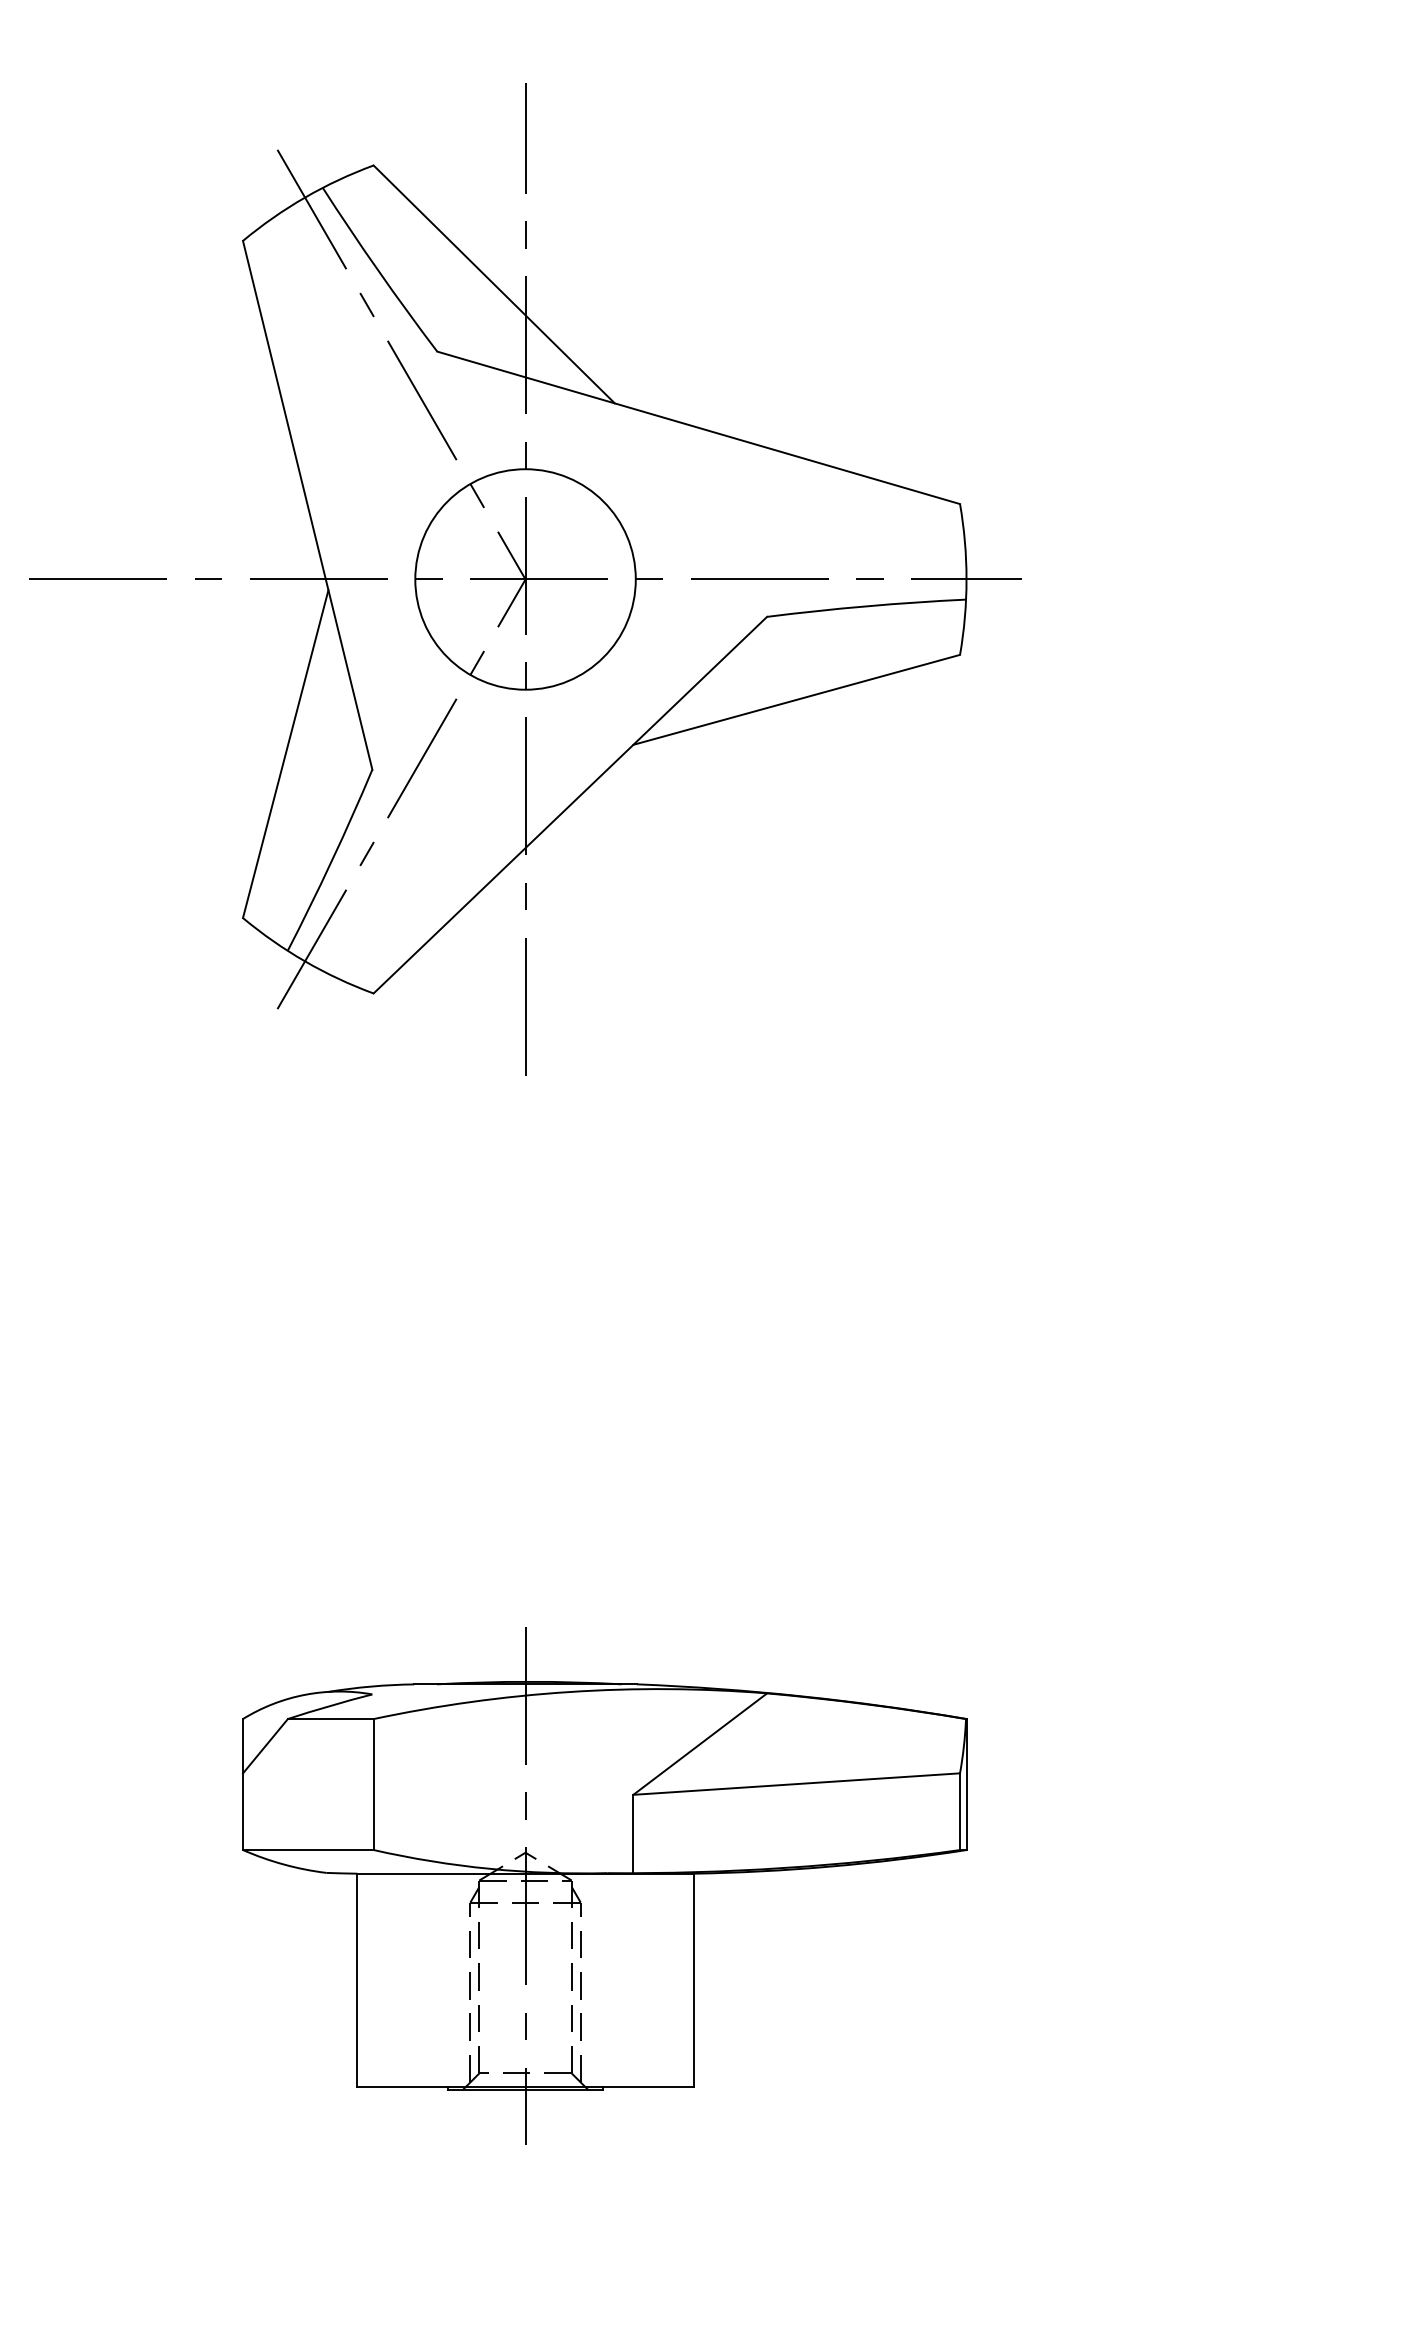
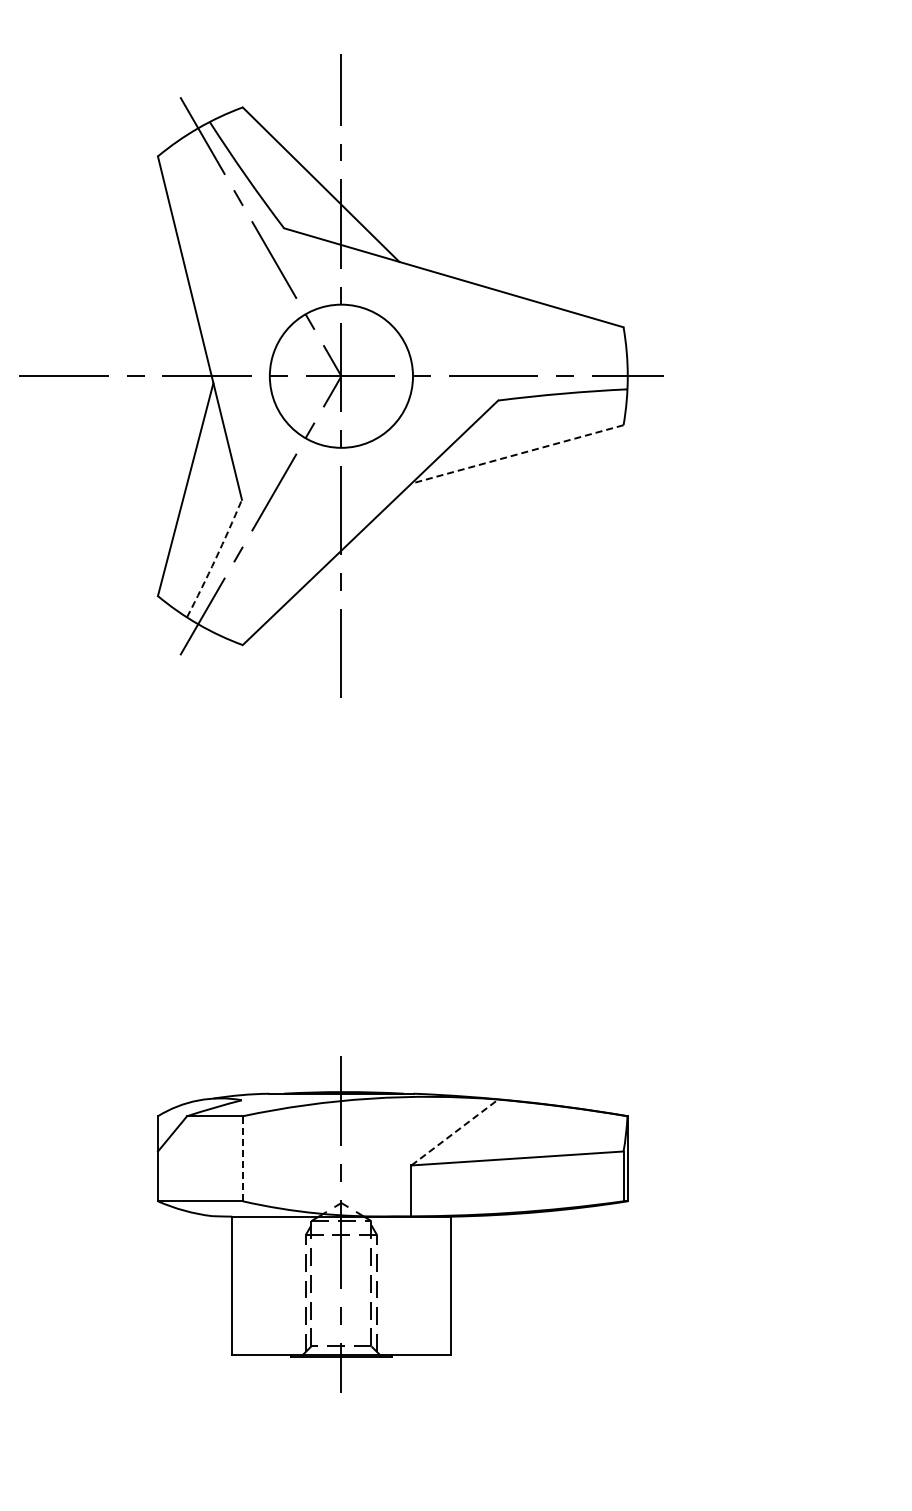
line: (796, 699) -> (517, 454), solid -> dashed
arc: (331, 861) -> (215, 559), solid -> dashed
line: (701, 1744) -> (455, 1132), solid -> dashed
line: (373, 1784) -> (242, 1158), solid -> dashed

